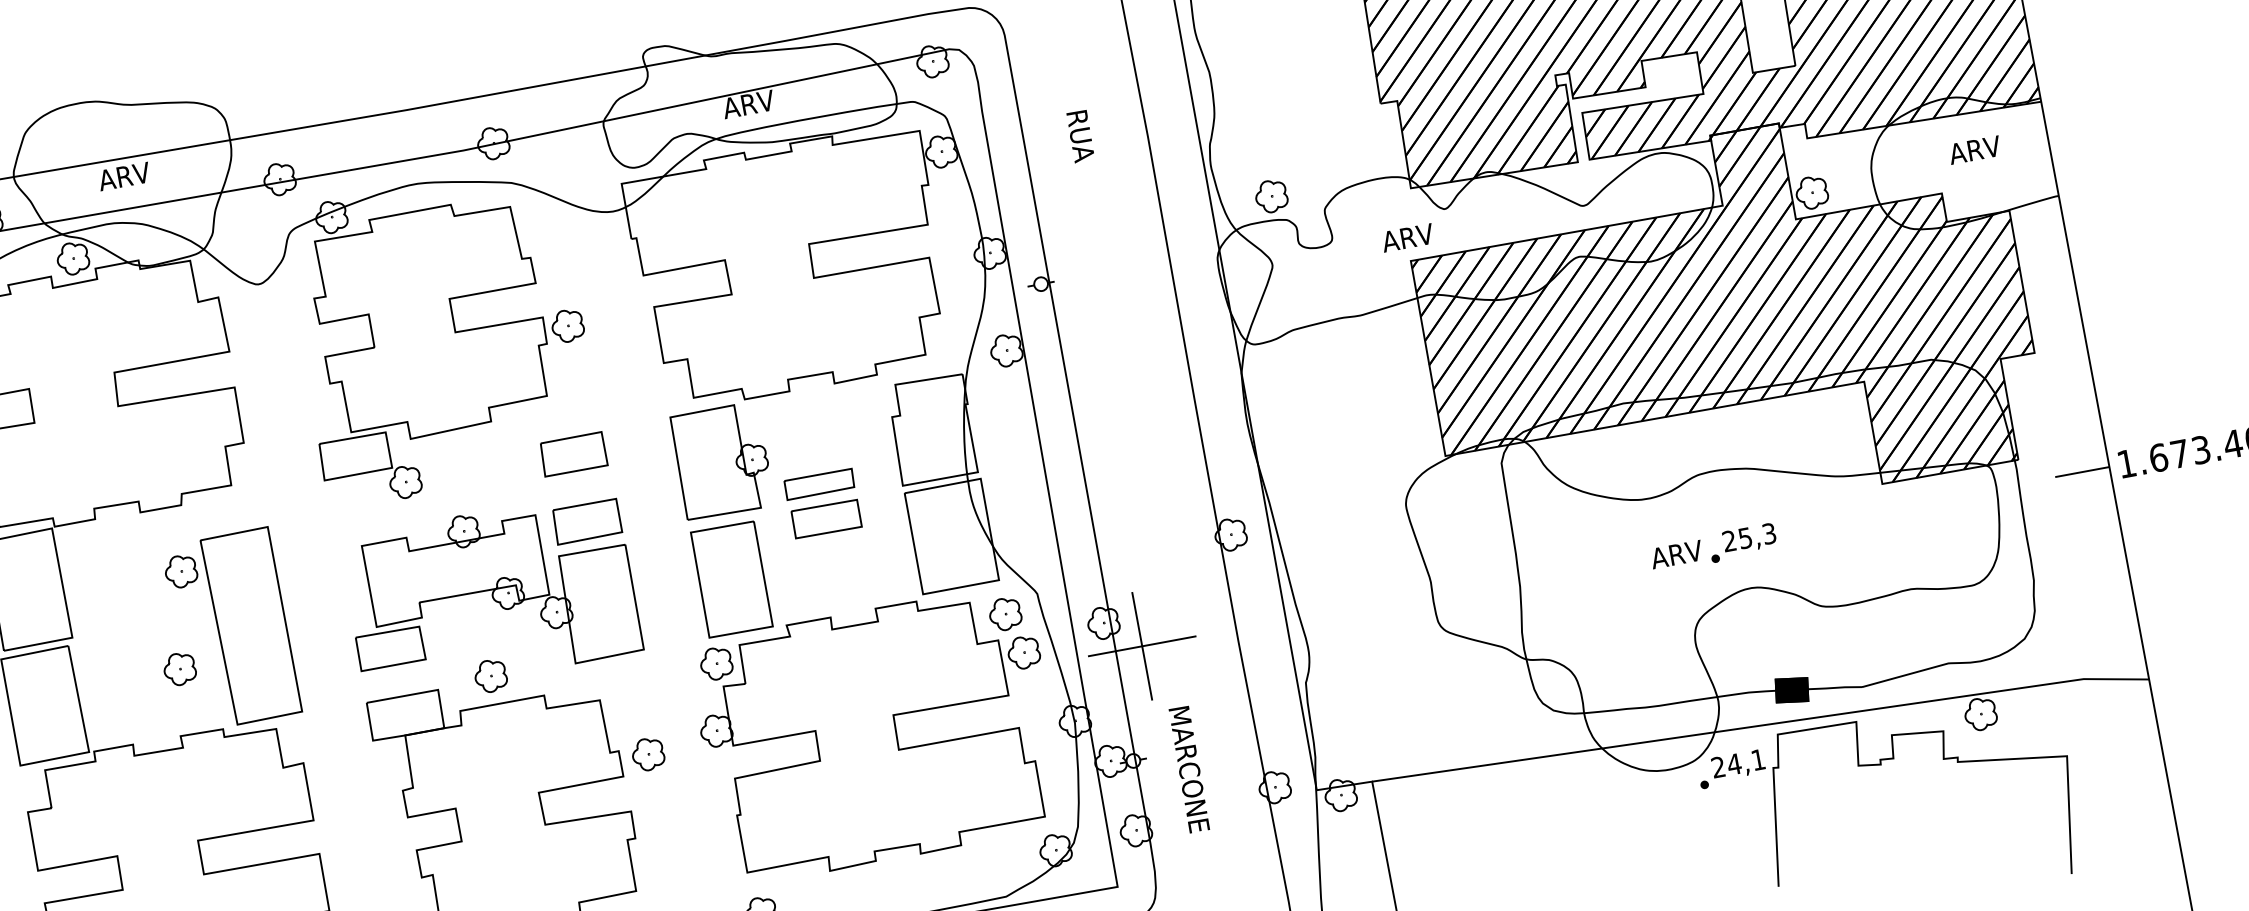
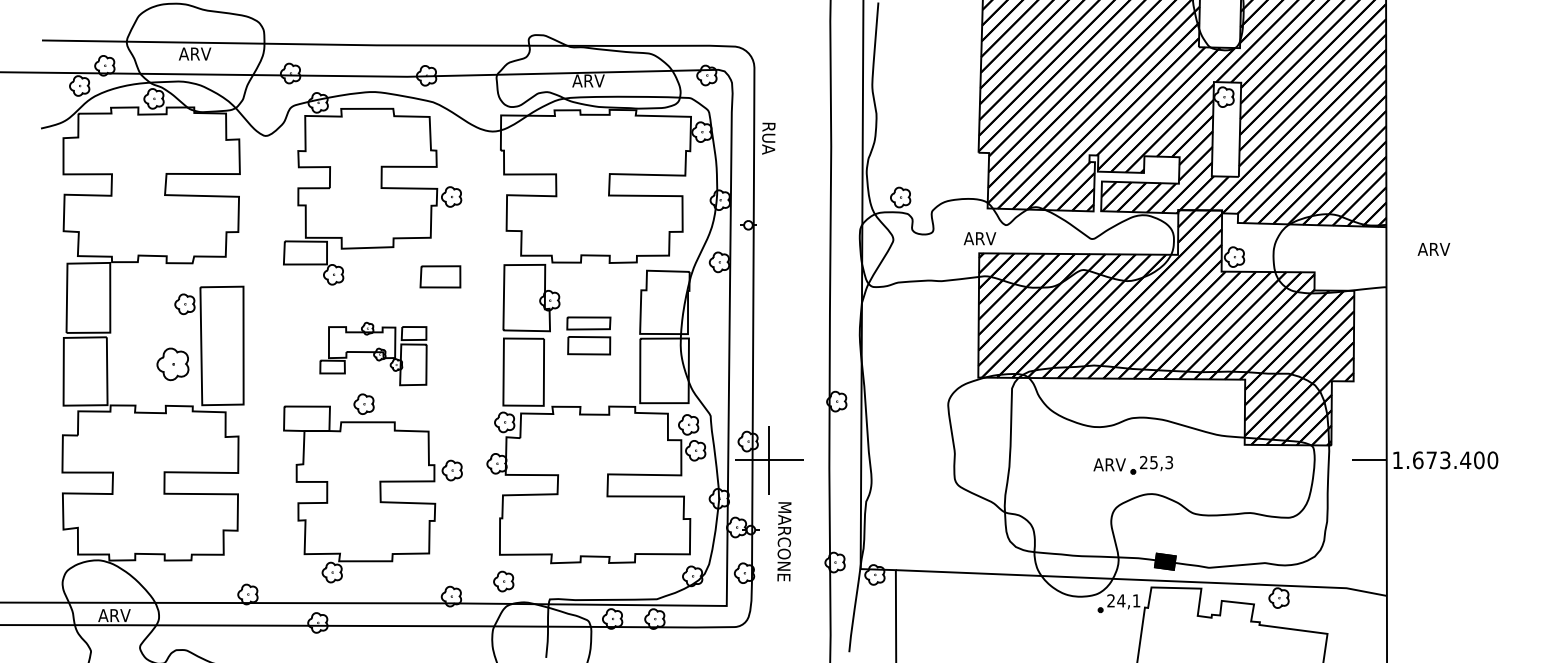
text: (1080, 136) -> (768, 138), moved
text: (1974, 150) -> (1433, 249), moved
part: (490, 593) -> (373, 353), size x0.6
part: (179, 669) -> (172, 364), size x1.6

